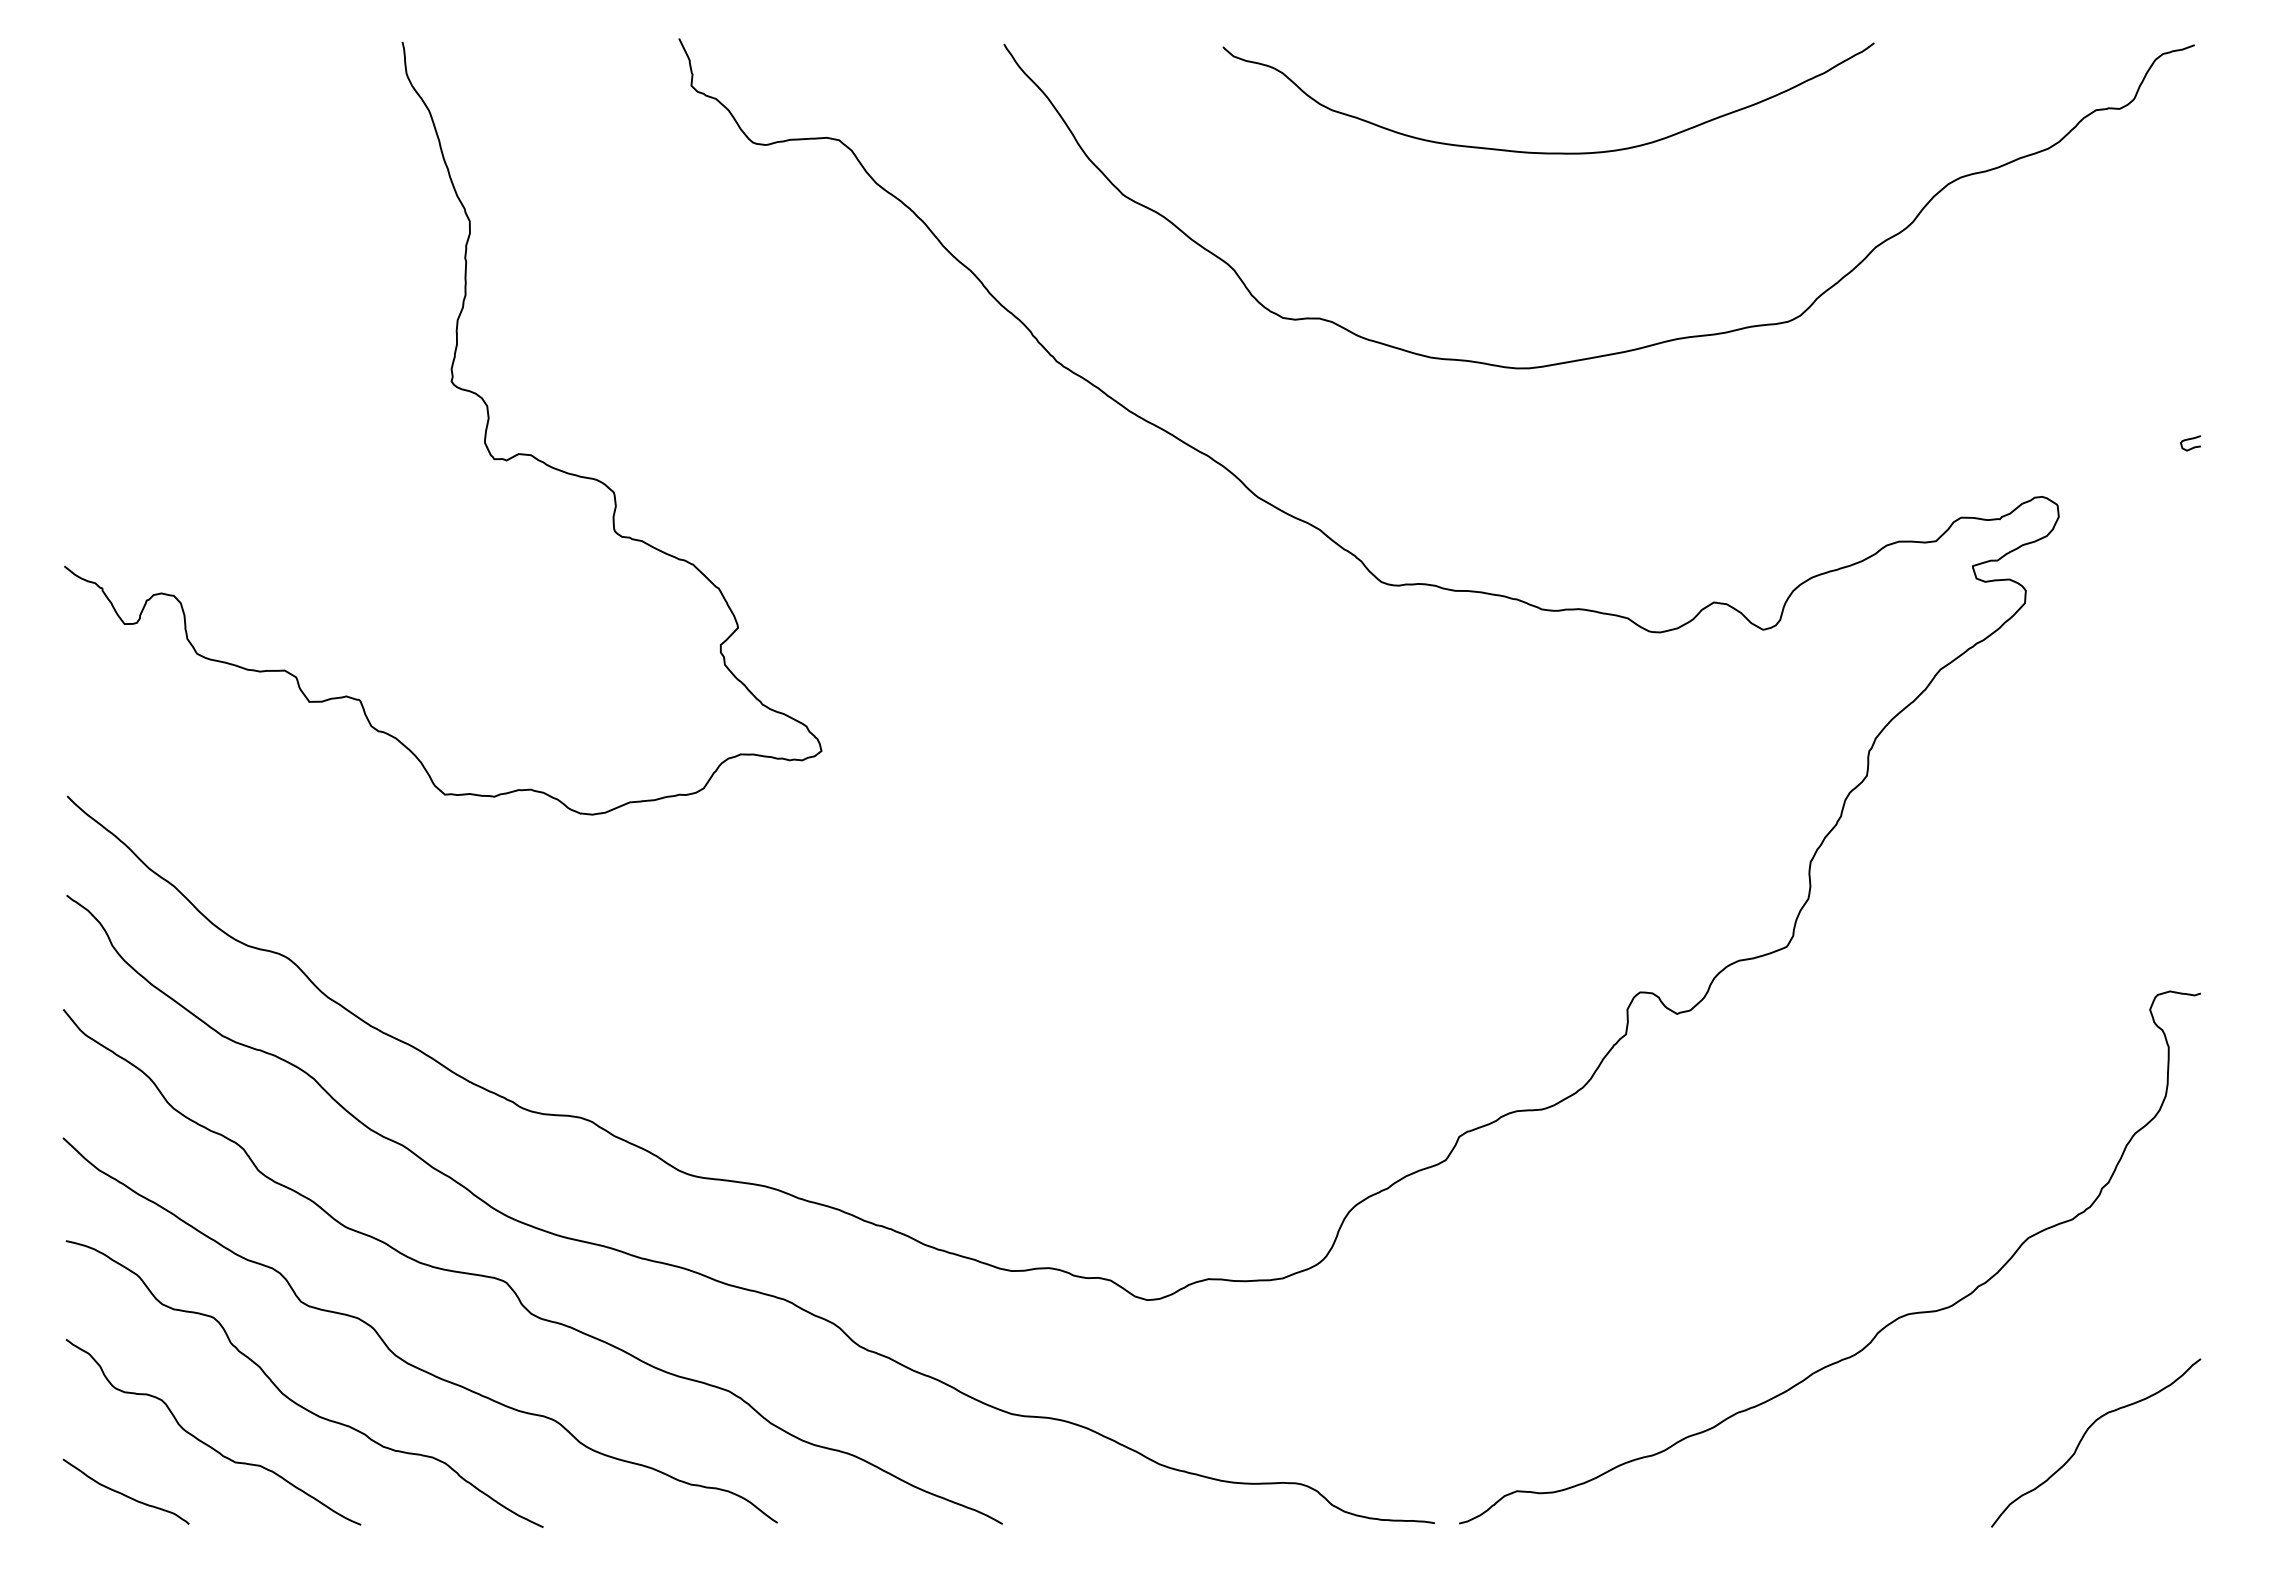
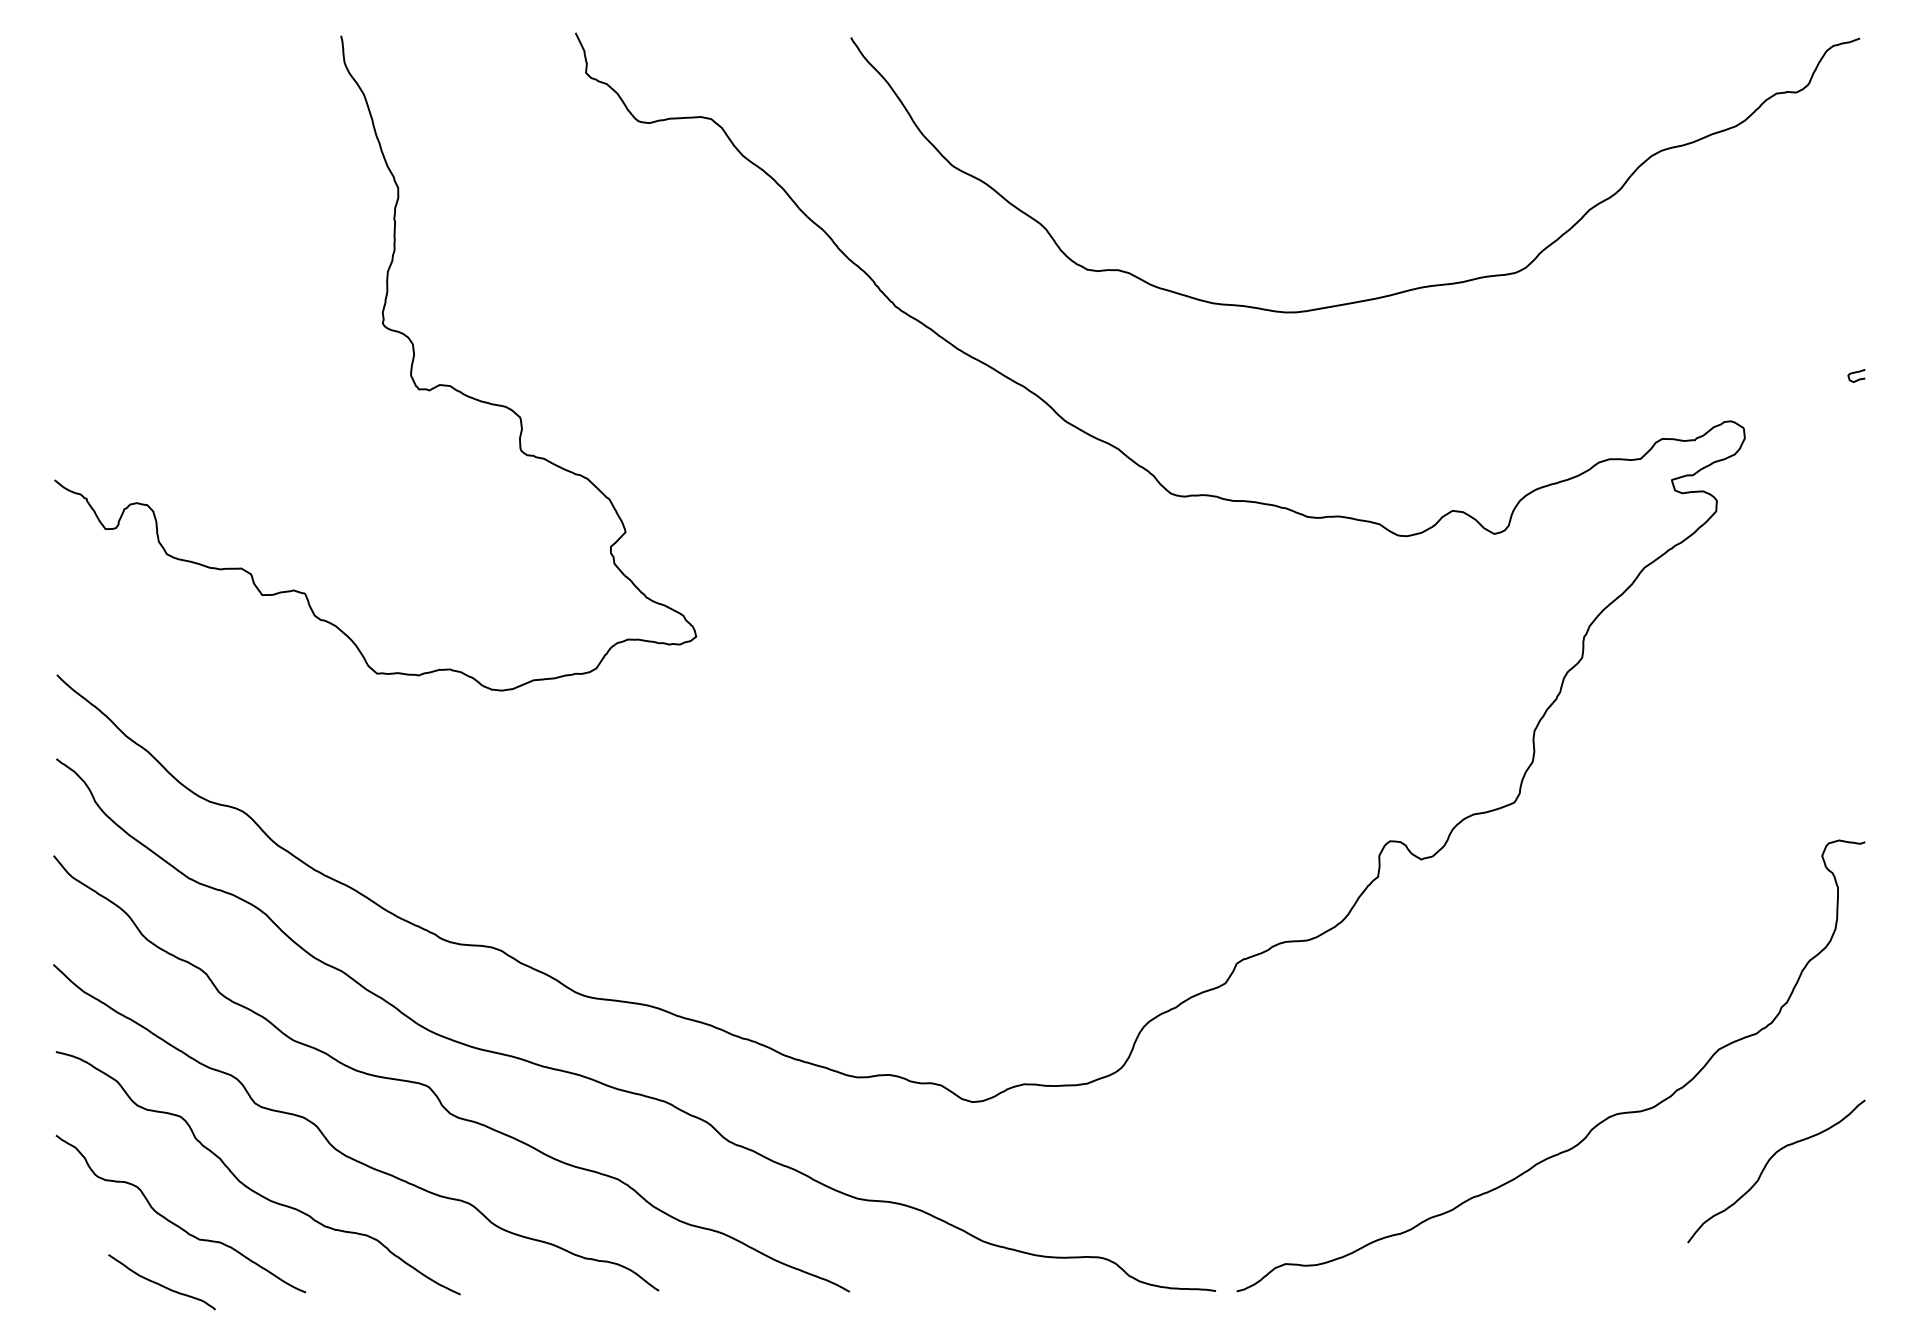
curve: (1548, 152) -> (1312, 129), removed
curve: (2084, 1436) -> (1766, 1165), moved
curve: (123, 1493) -> (159, 1283), moved

